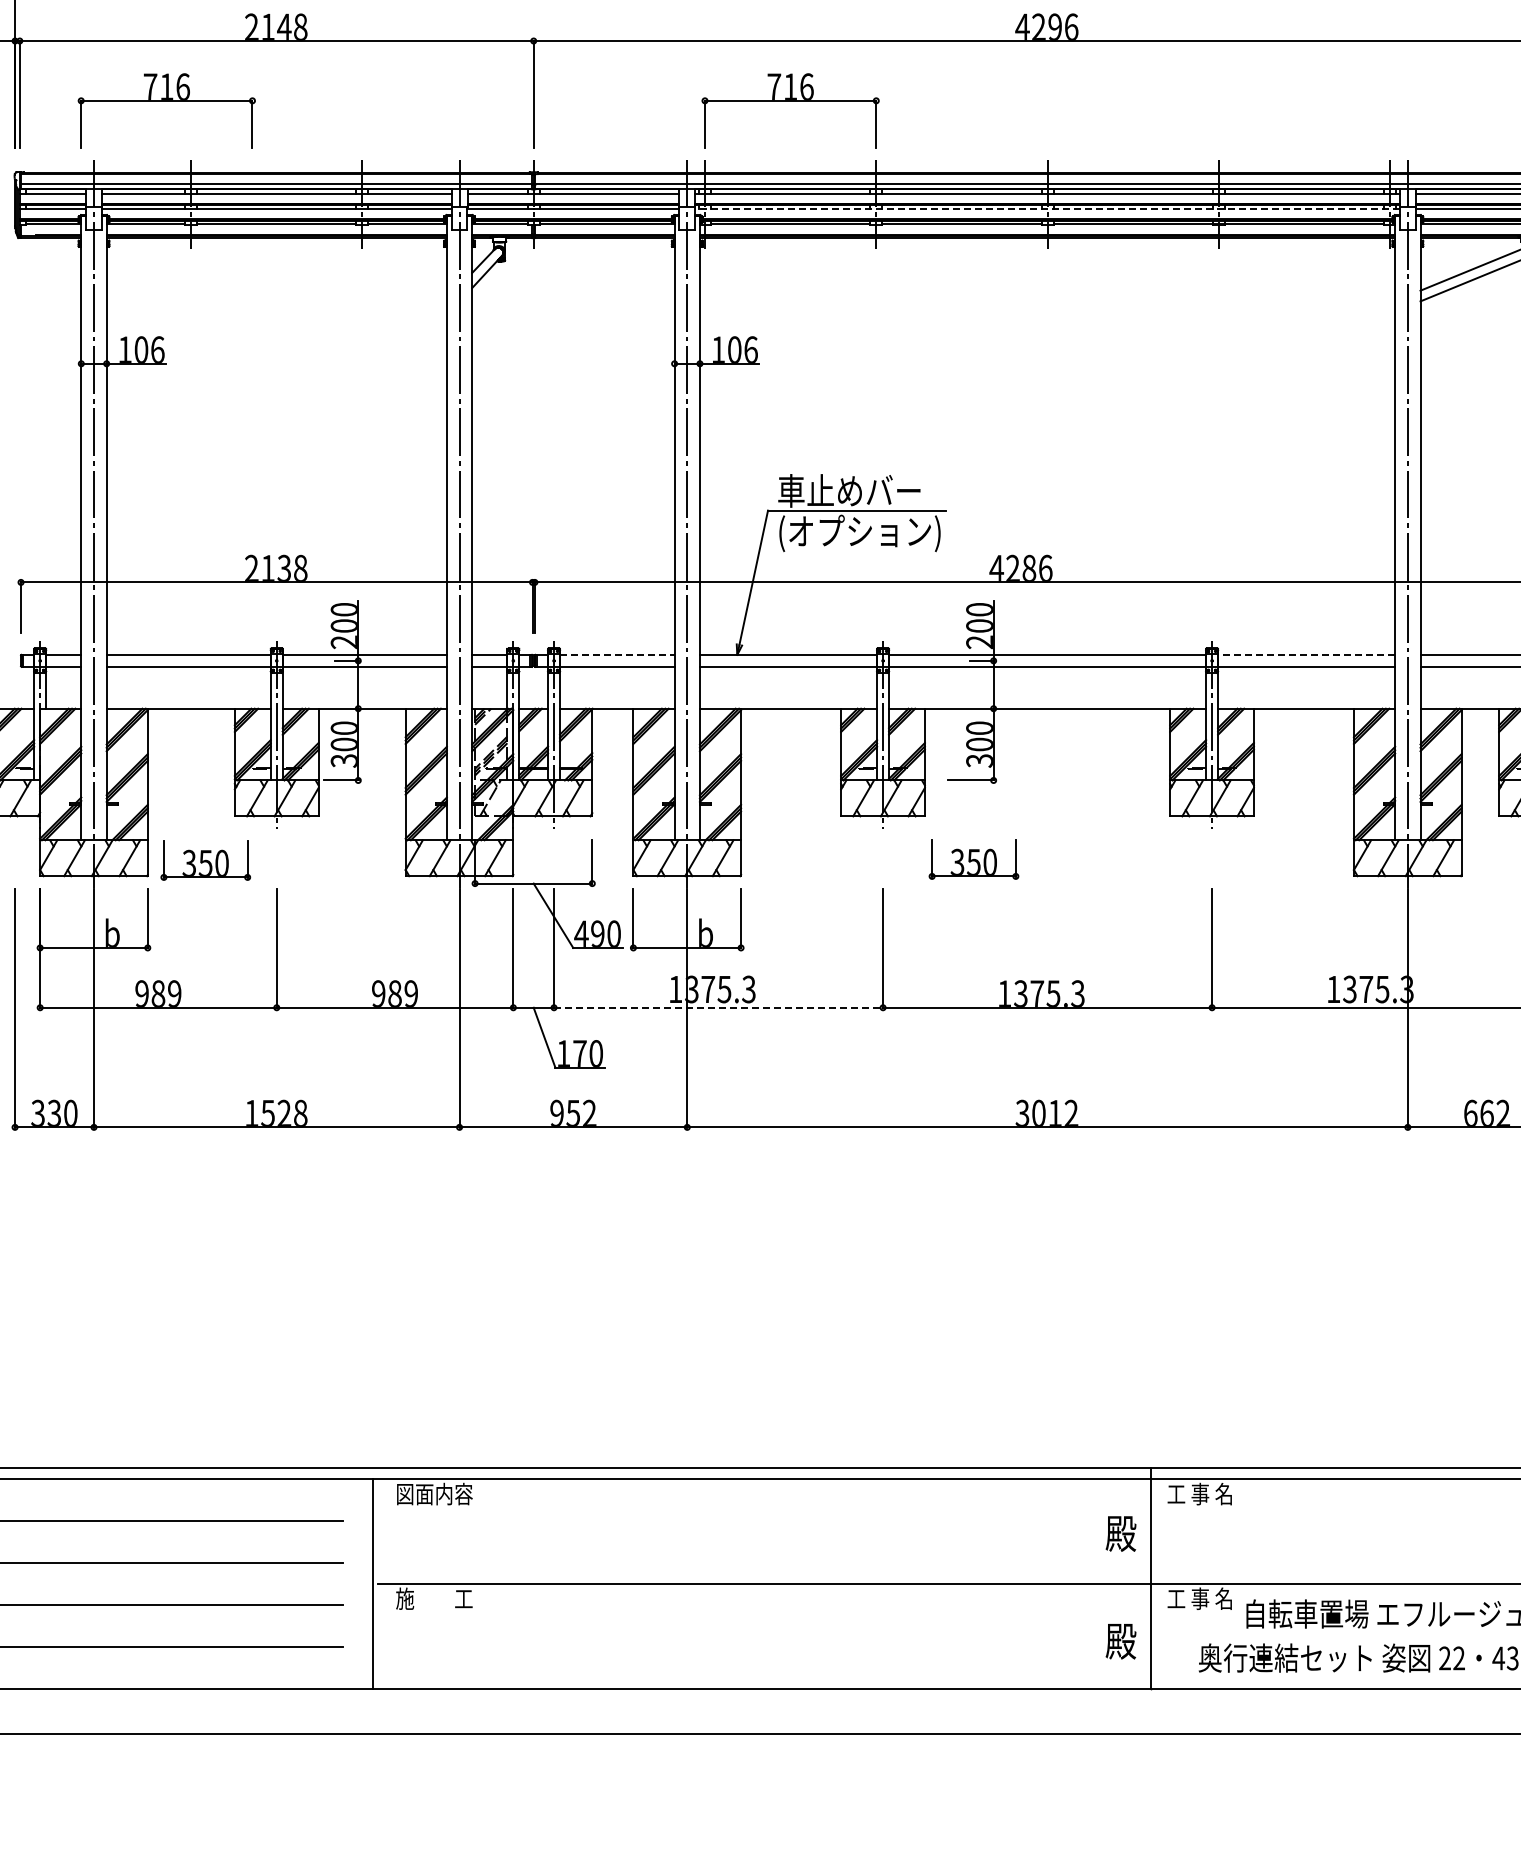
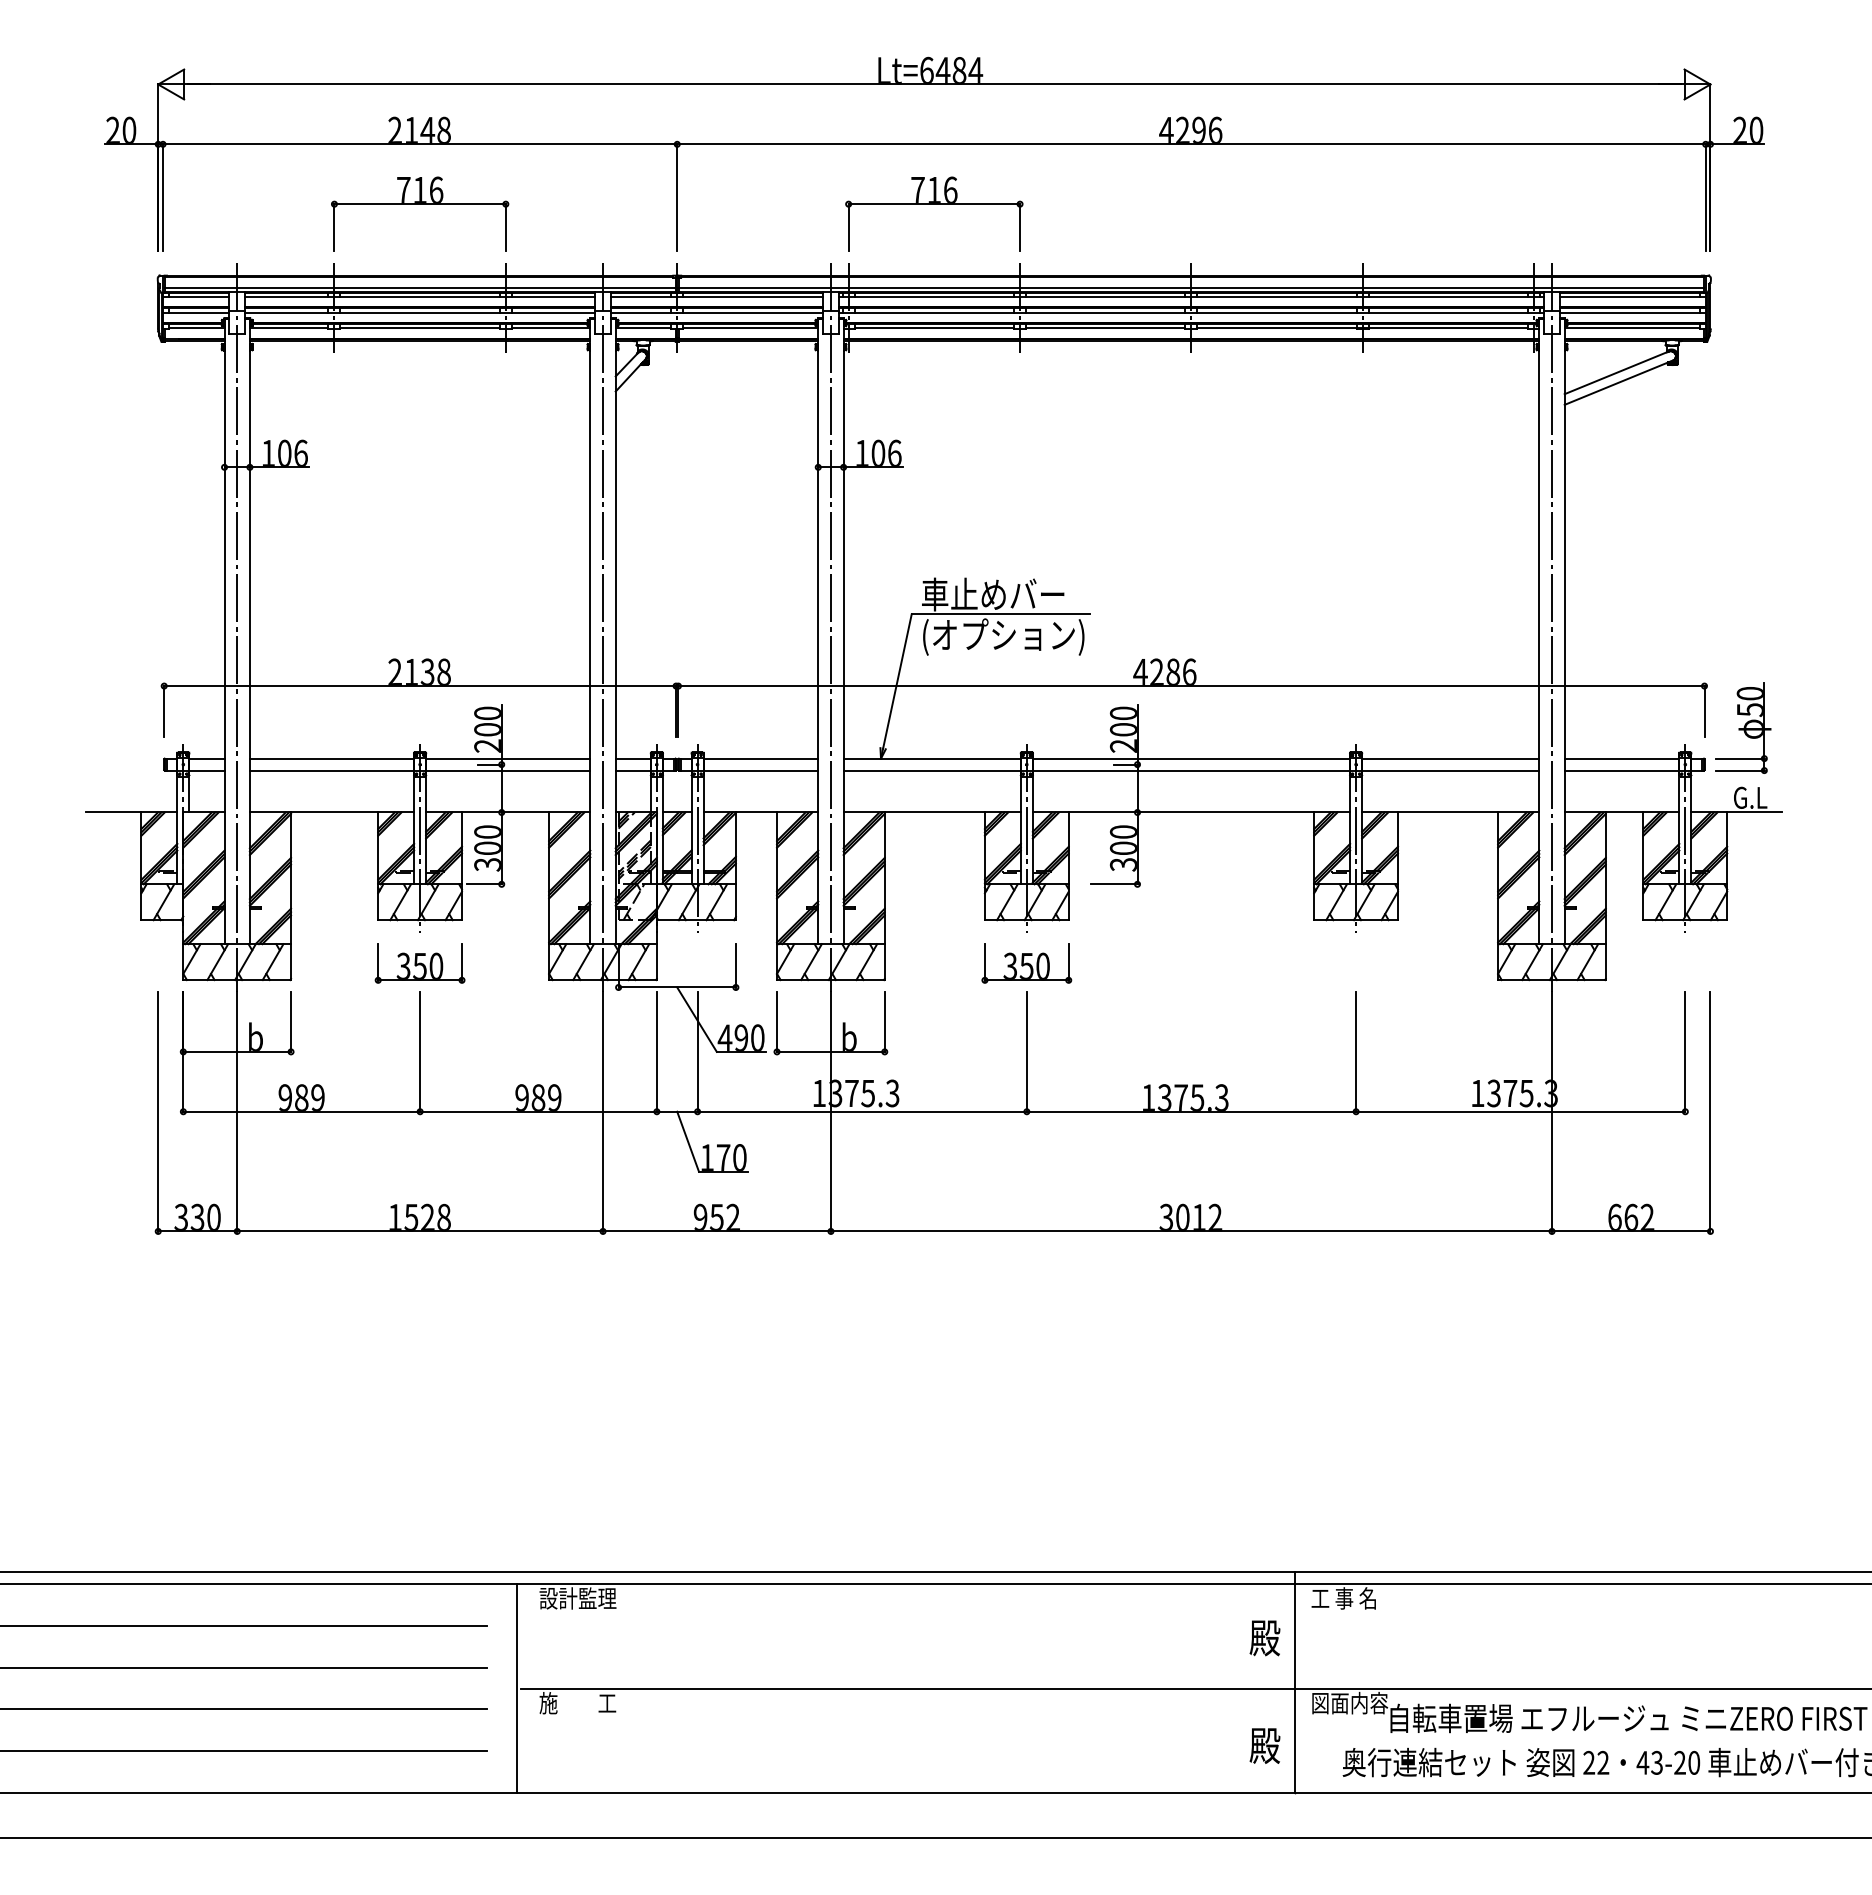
part: (167, 101) -> (420, 204), moved
line: (1047, 209) -> (1191, 312), dashed -> solid
line: (617, 654) -> (761, 758), dashed -> solid
line: (1306, 654) -> (1450, 758), dashed -> solid
part: (973, 859) -> (1026, 963), moved
part: (205, 860) -> (419, 963), moved
line: (718, 1007) -> (862, 1111), dashed -> solid
text: (434, 1494) -> (577, 1598), 図面内容 -> 設計監理
text: (1205, 1598) -> (1349, 1702), 工 事 名 -> 図面内容

